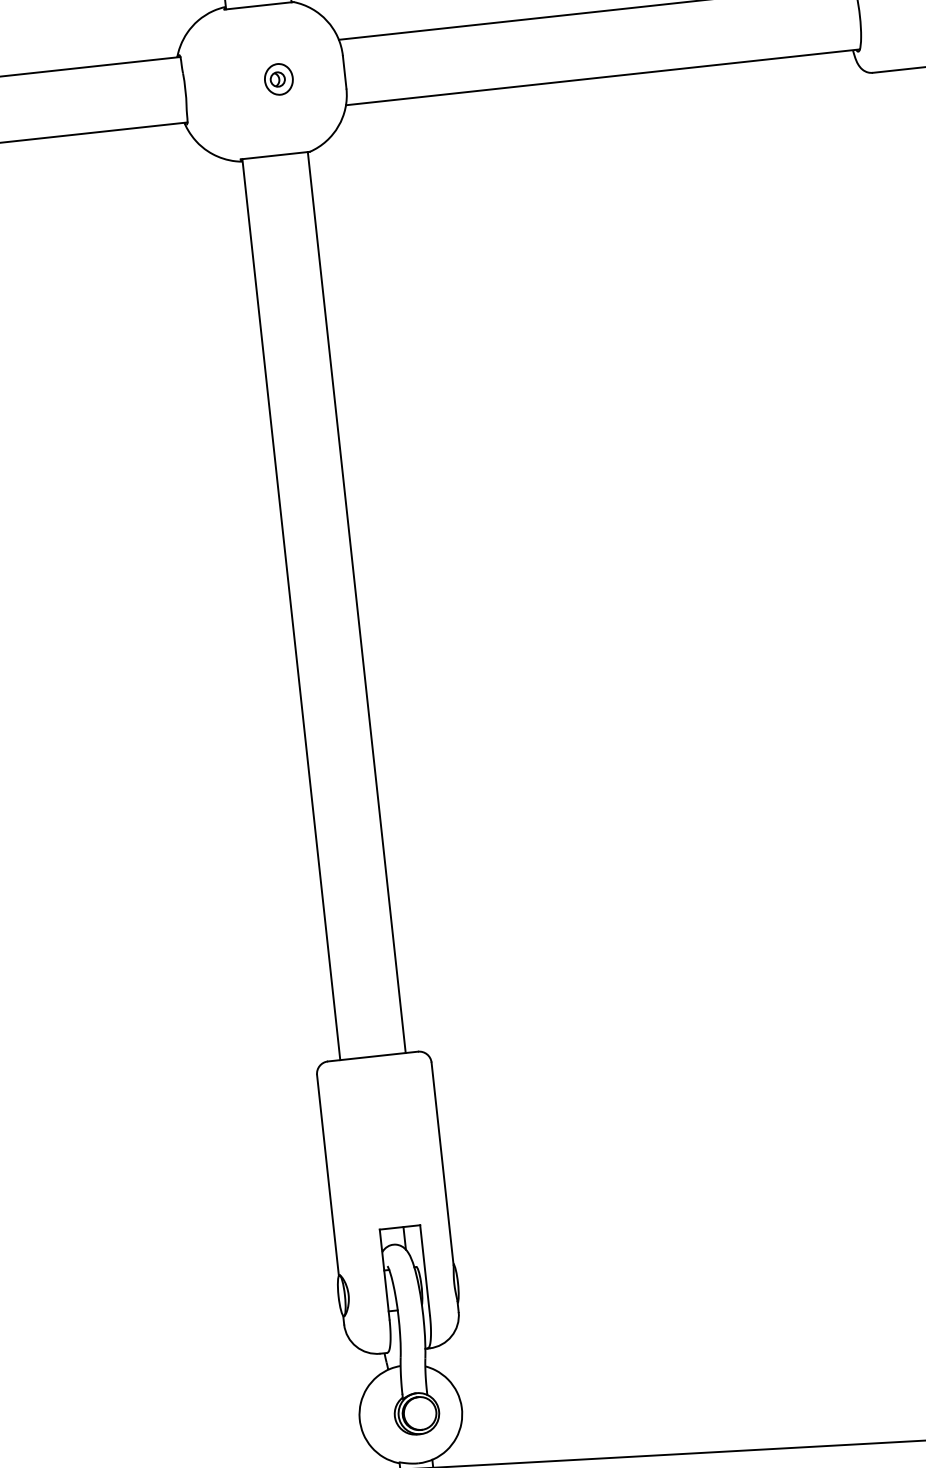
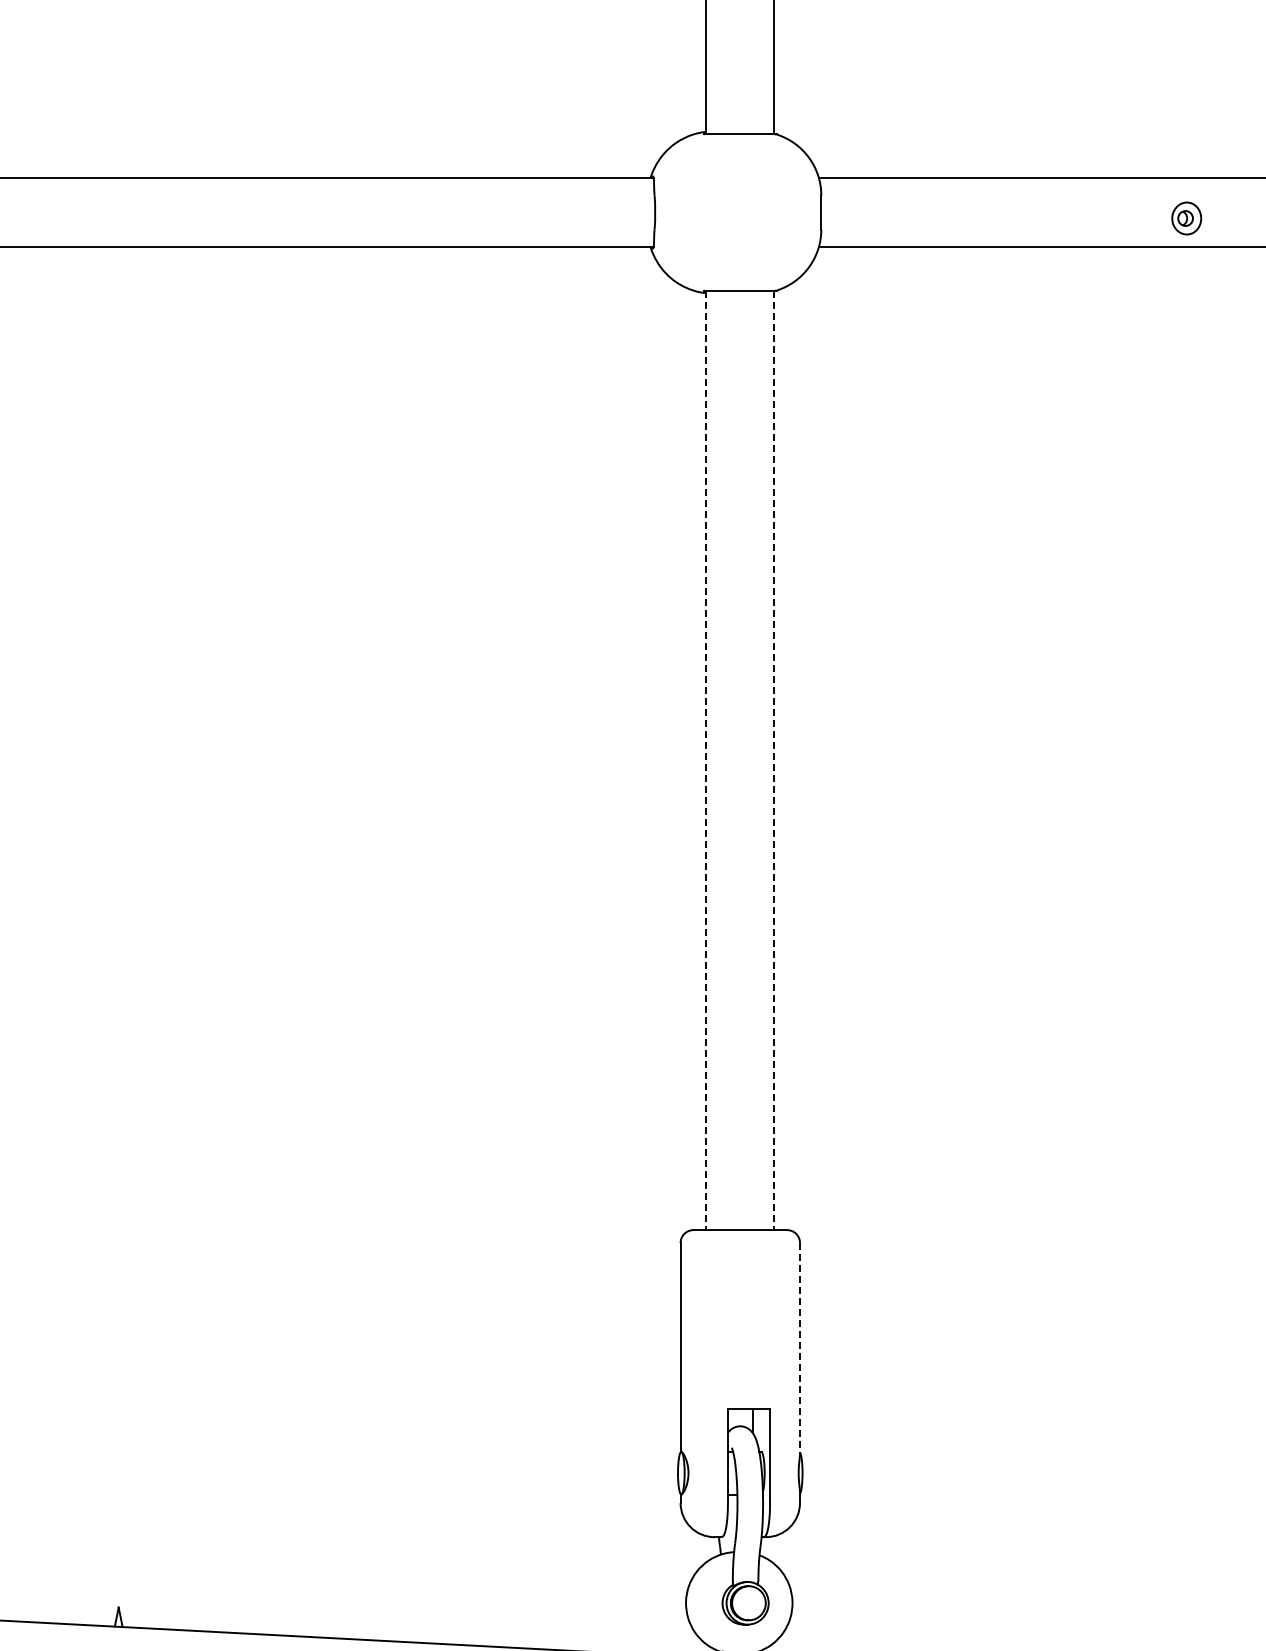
part: (278, 79) -> (1186, 218), moved
line: (356, 602) -> (774, 760), solid -> dashed
line: (291, 609) -> (706, 760), solid -> dashed
line: (443, 1163) -> (800, 1348), solid -> dashed

